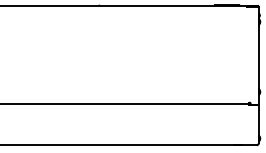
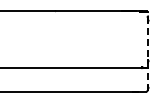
line: (258, 73) -> (147, 50), solid -> dashed

